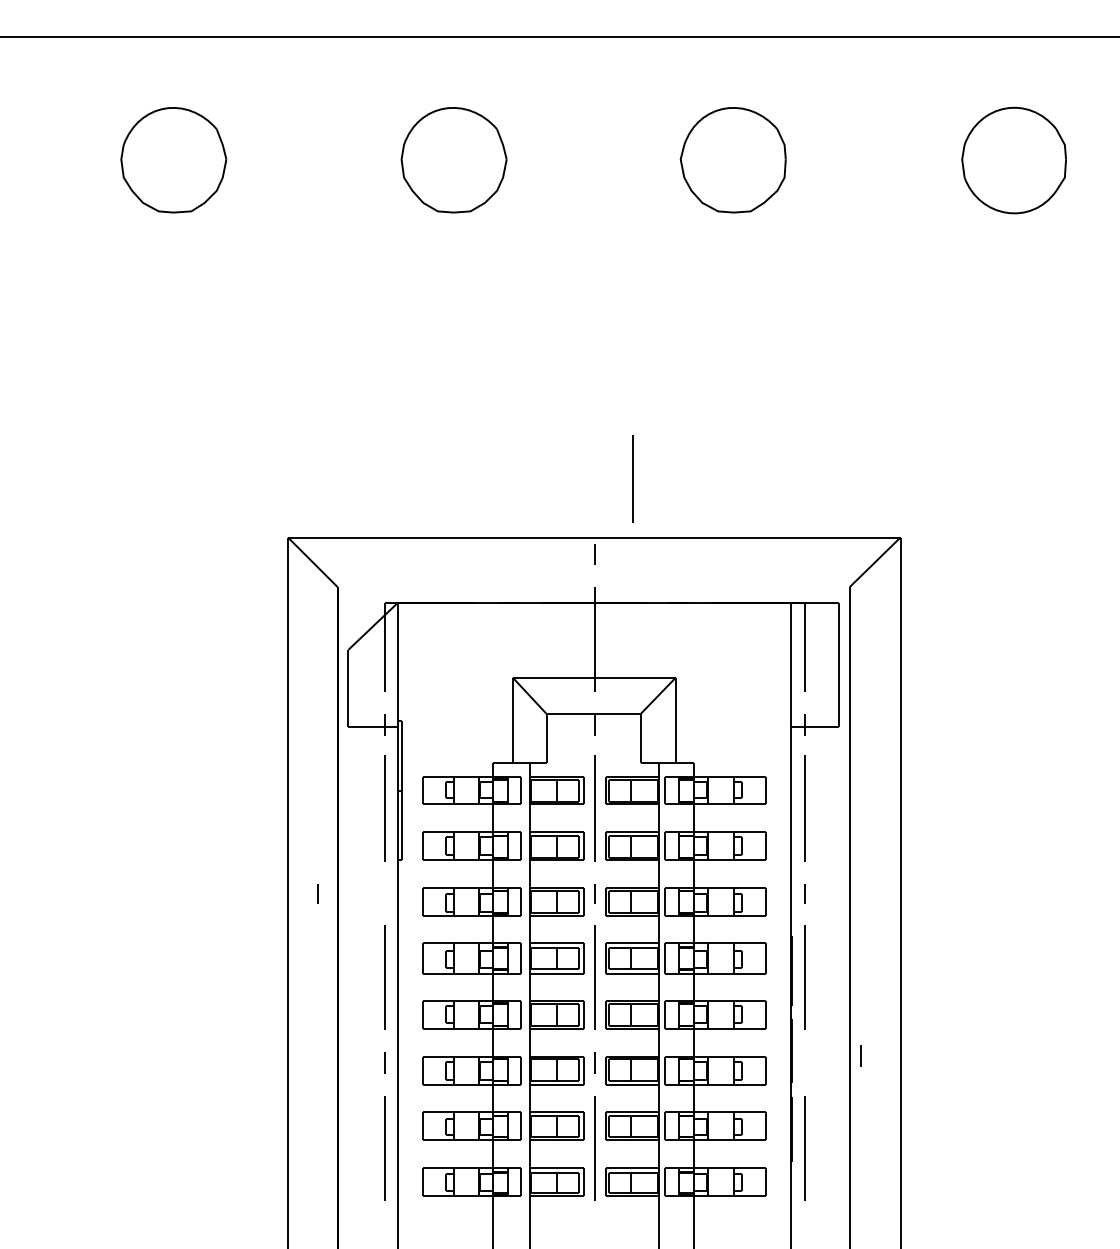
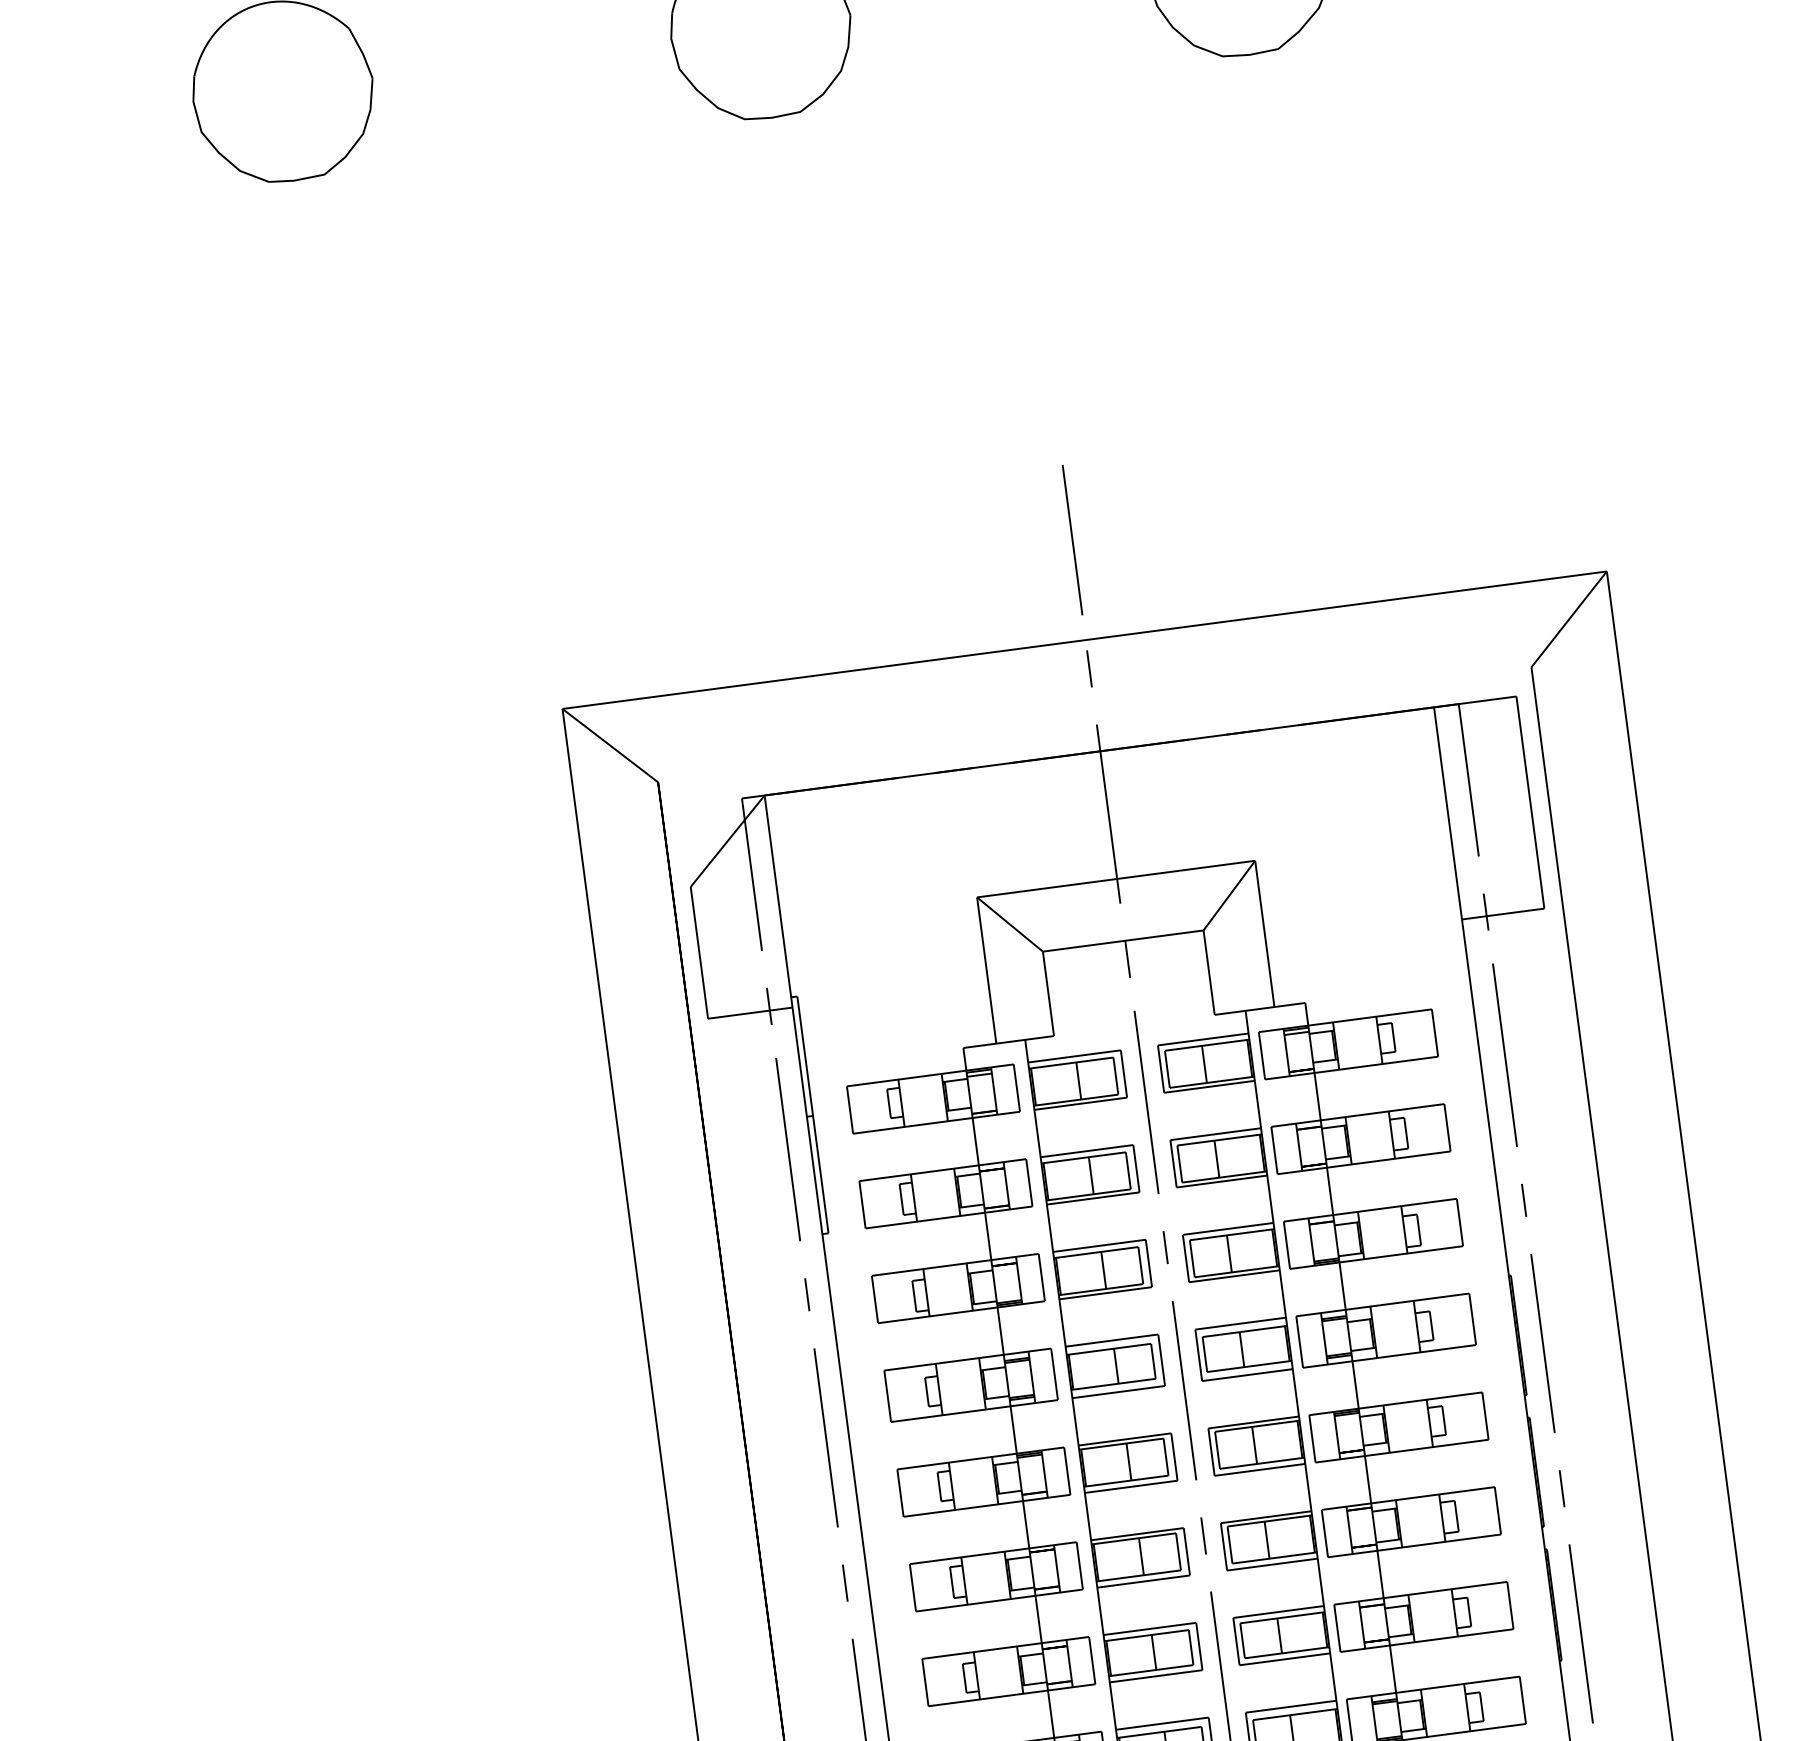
line: (632, 478) -> (1071, 539), moved
line: (317, 893) -> (806, 1294), moved
line: (860, 1055) -> (1560, 1488), moved

